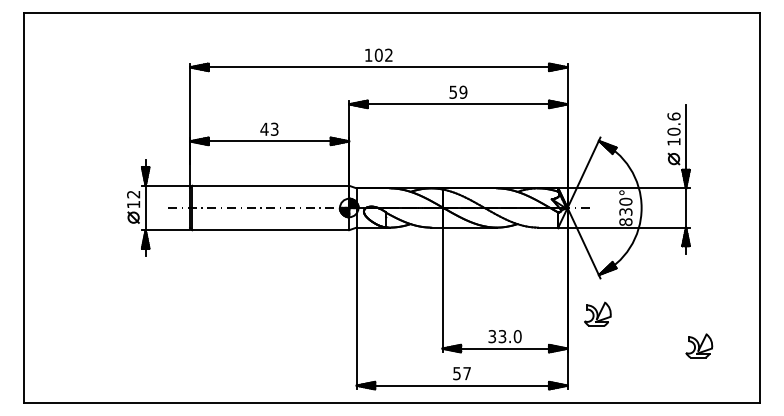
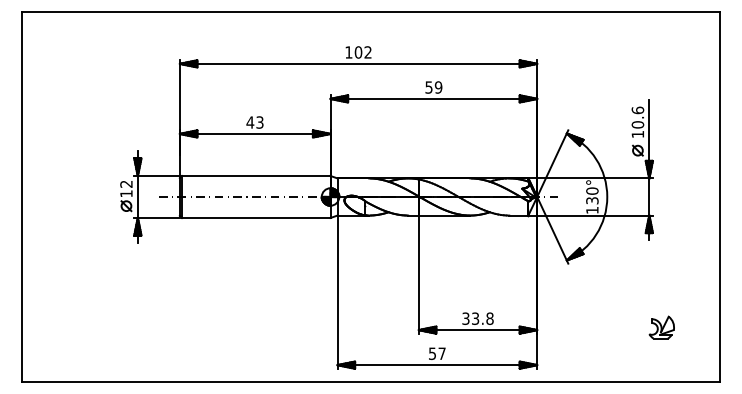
text: (626, 222) -> (592, 210), 830° -> 130°
part: (597, 314) -> (565, 297), removed
text: (517, 336) -> (489, 318), 33.0 -> 33.8

